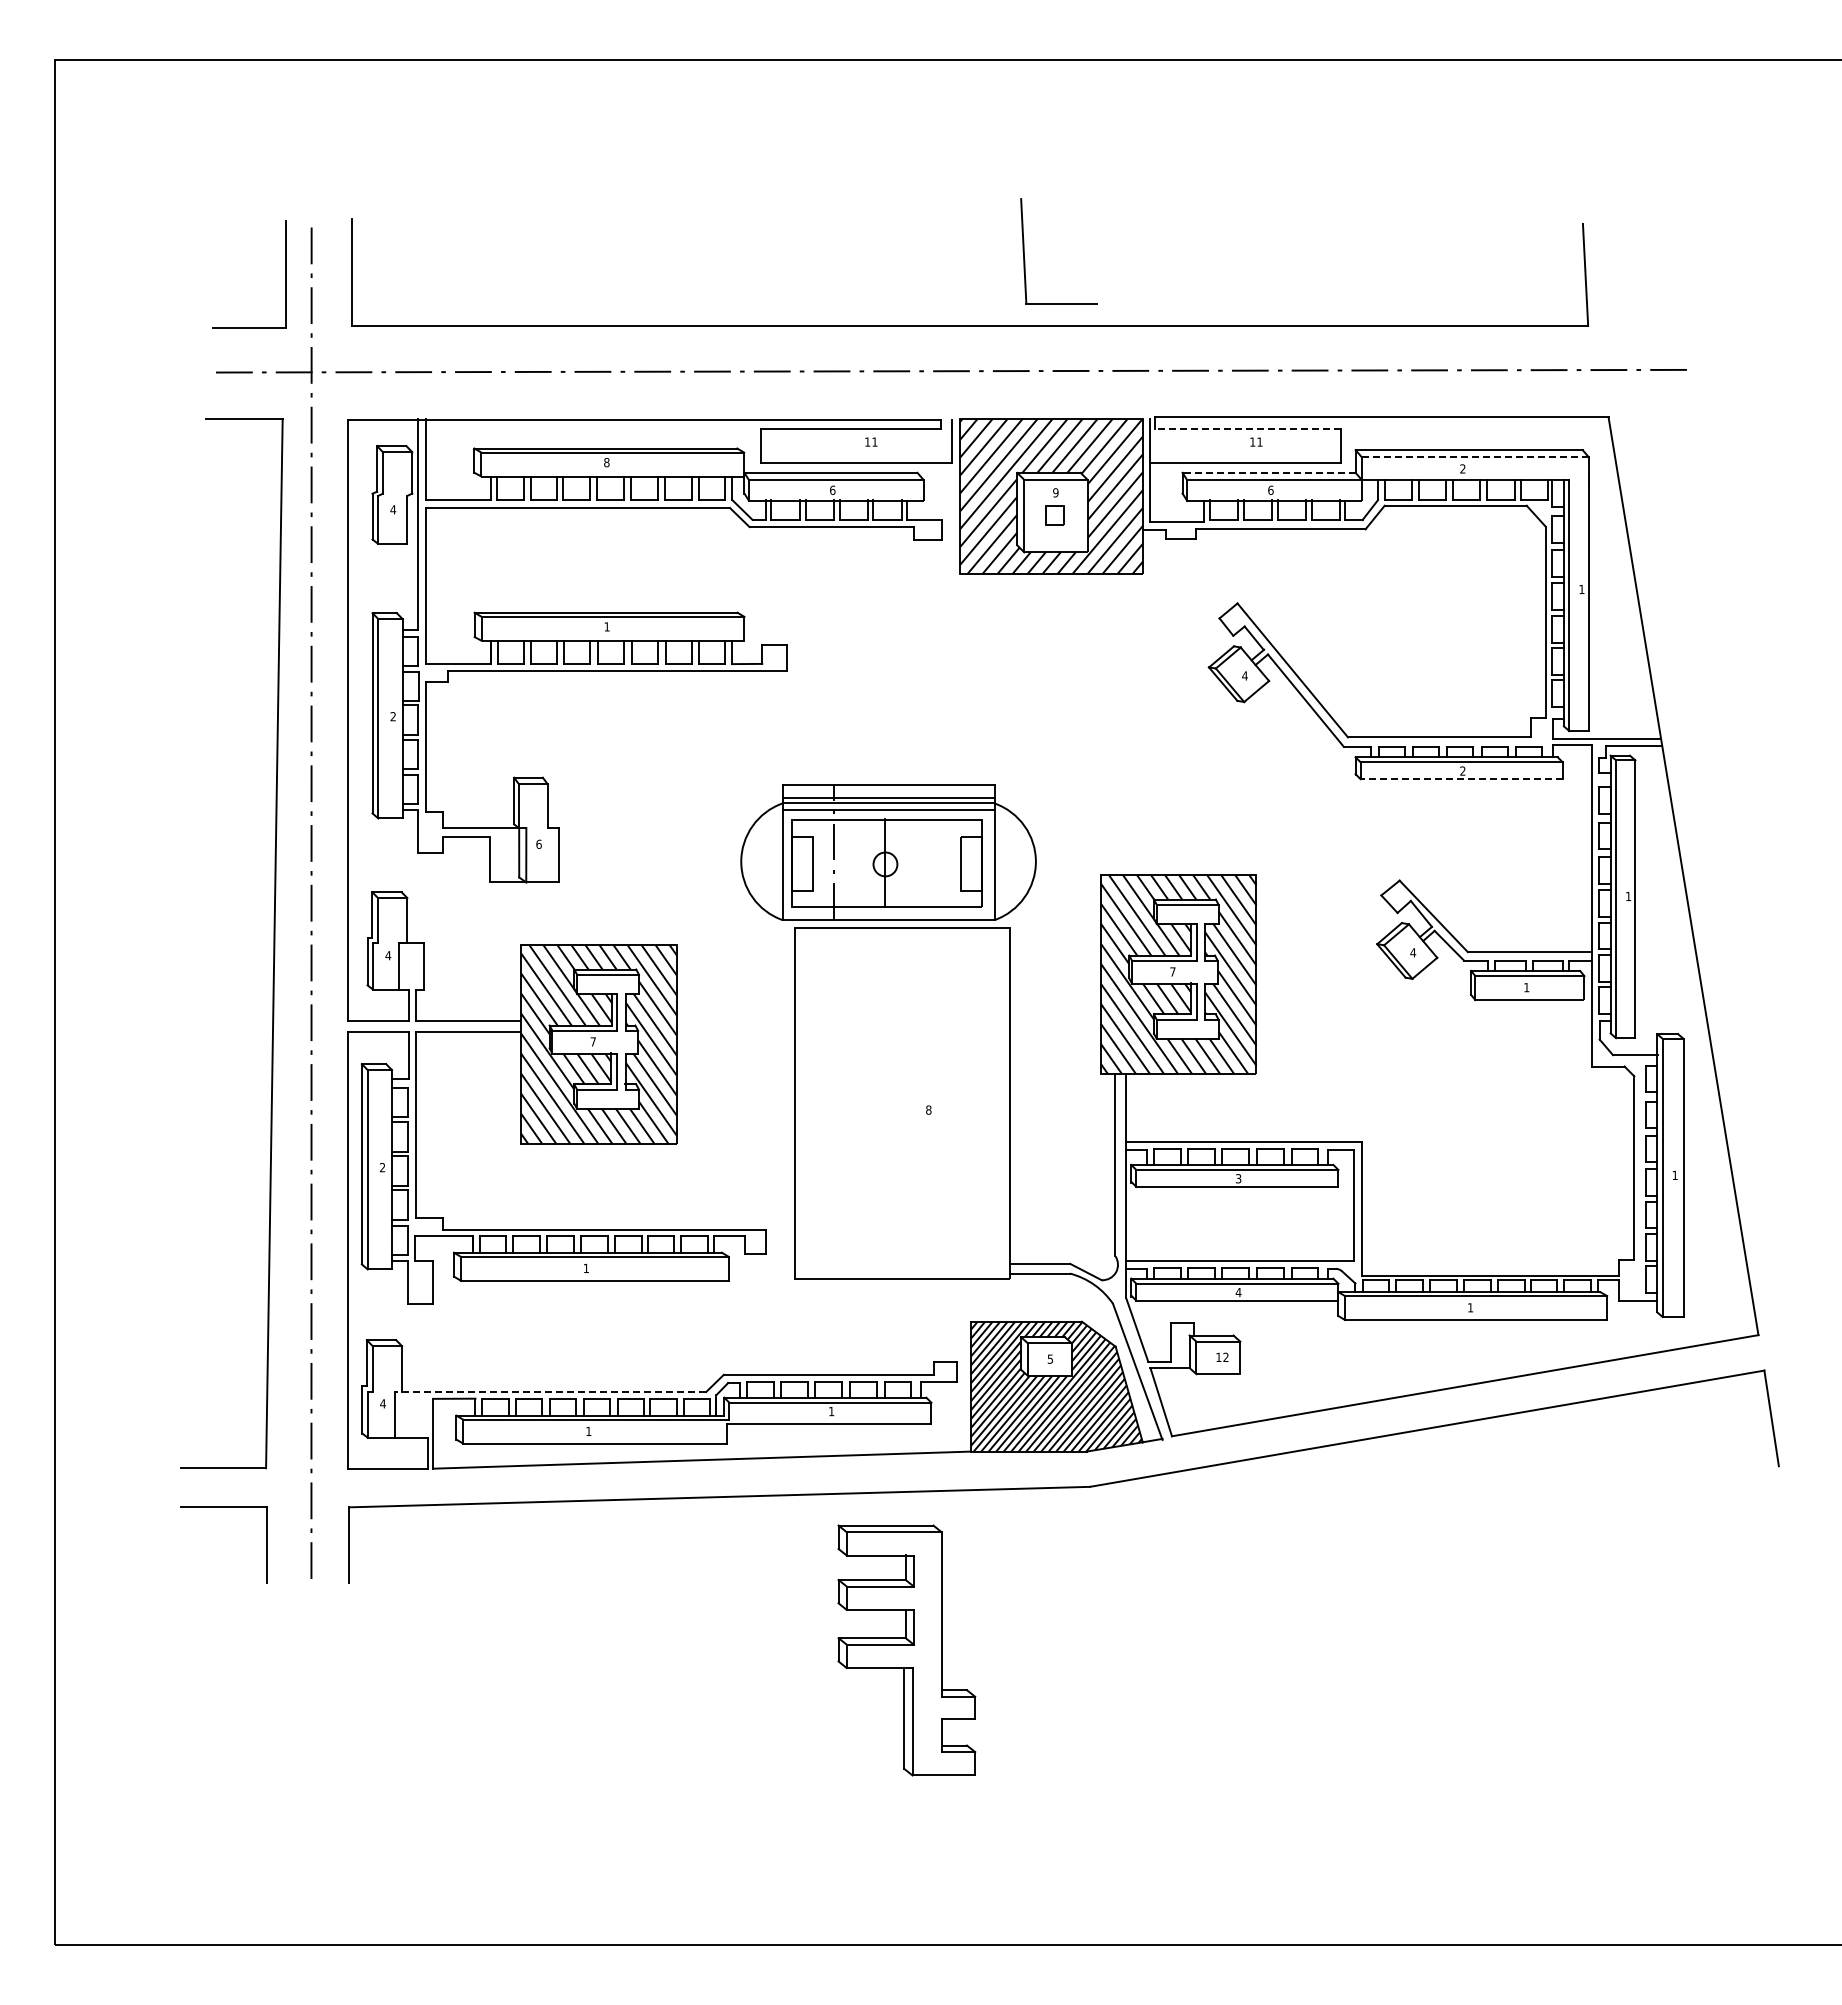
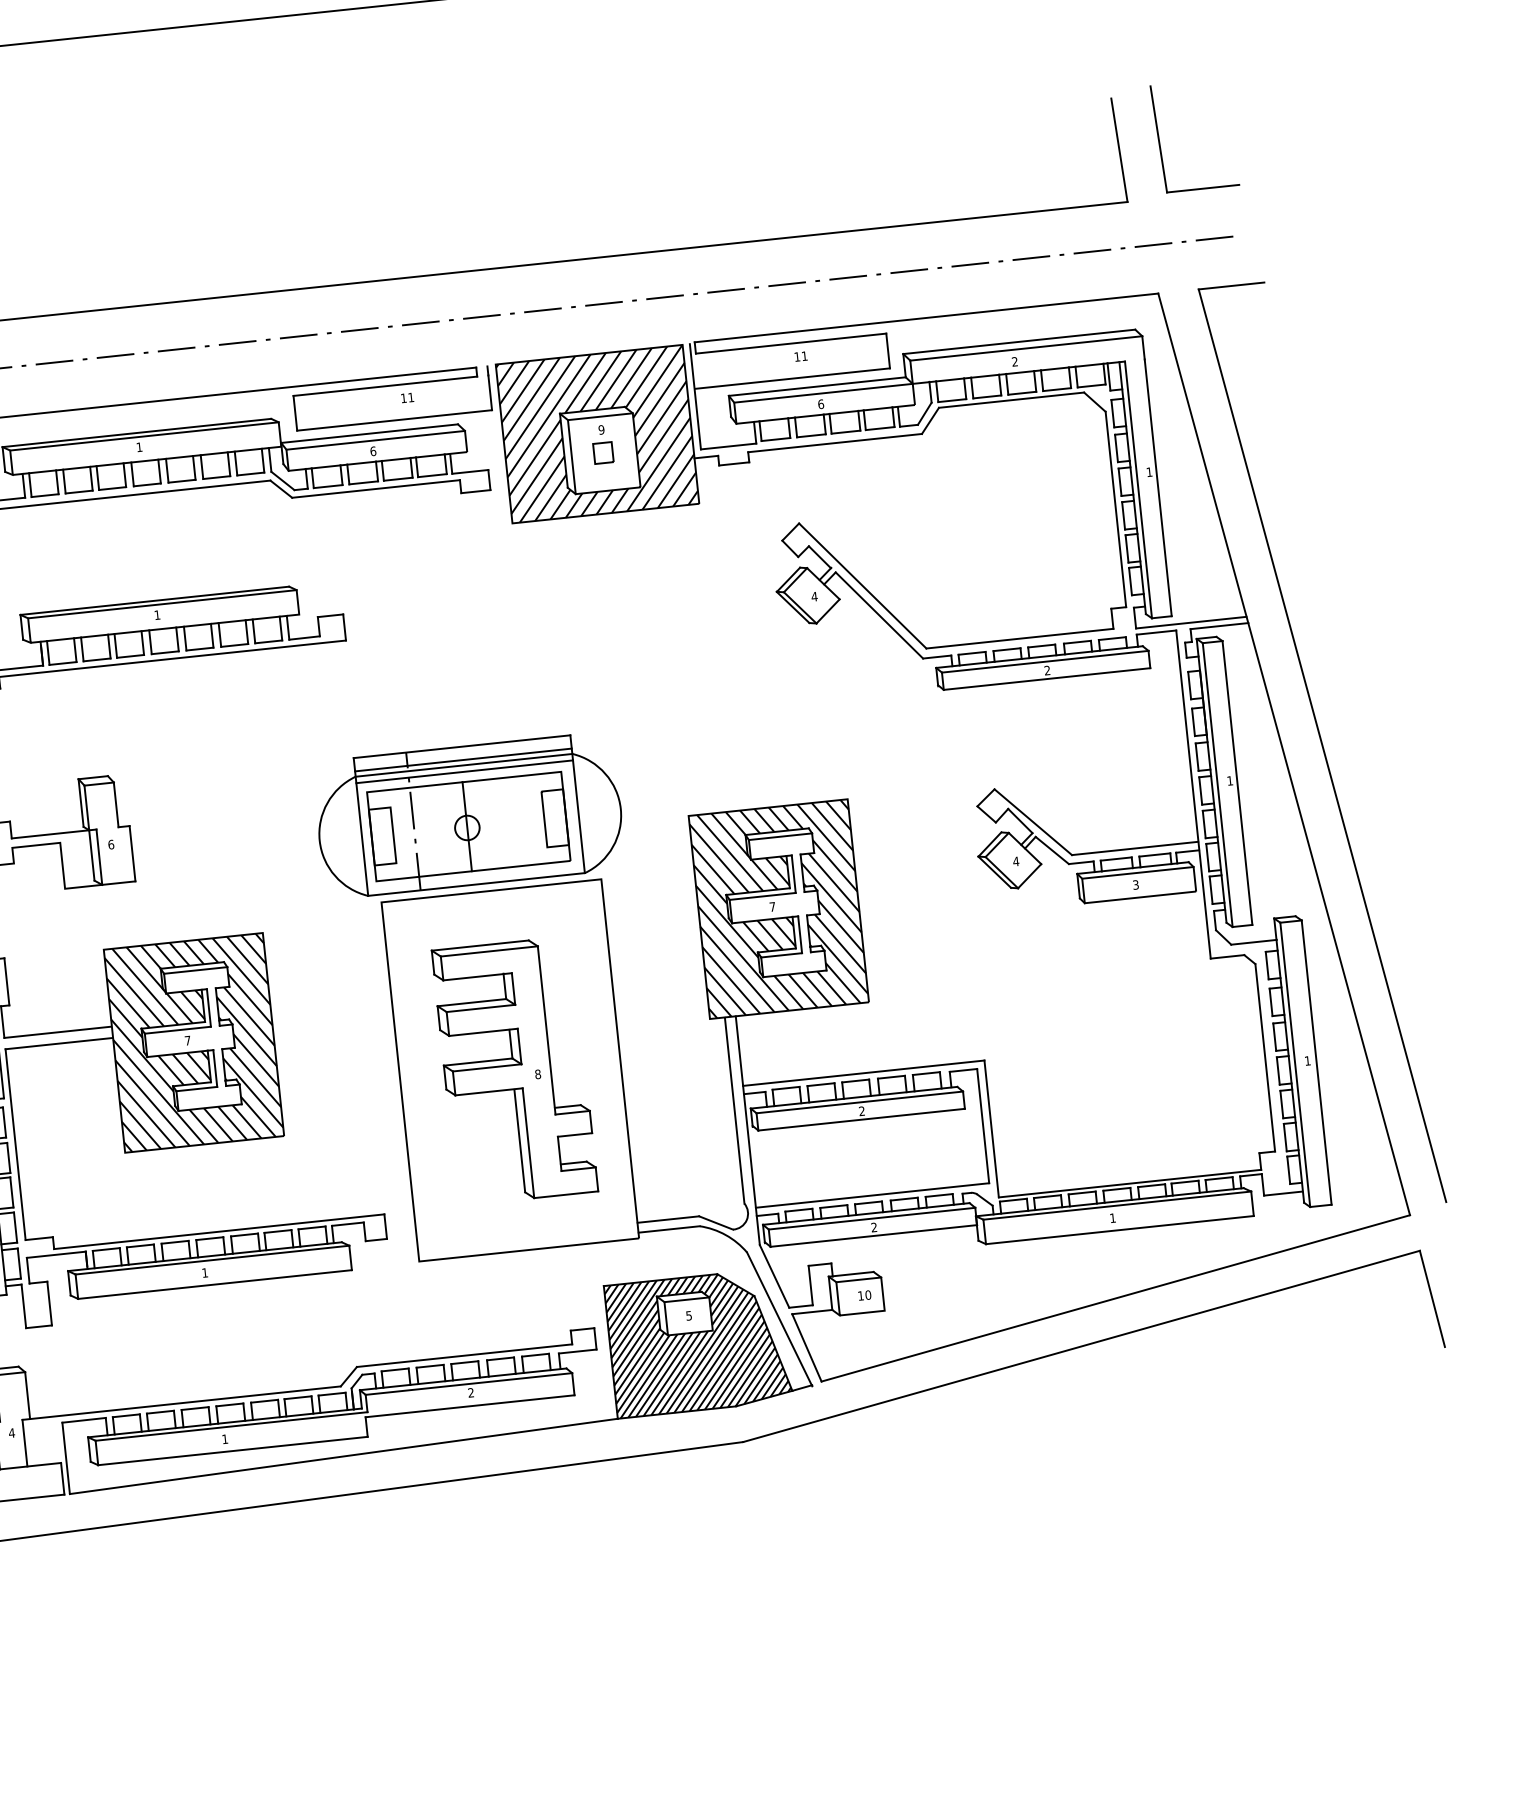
part: (1025, 259) -> (1161, 147), moved
line: (1247, 428) -> (790, 343), dashed -> solid
line: (1474, 457) -> (1025, 348), dashed -> solid
text: (606, 462) -> (139, 447), 8 -> 1
line: (1269, 472) -> (817, 386), dashed -> solid
line: (1461, 779) -> (1046, 679), dashed -> solid
part: (1721, 871) -> (1322, 745), added
text: (1526, 987) -> (1135, 884), 1 -> 3
text: (1238, 1179) -> (861, 1112), 3 -> 2
text: (1238, 1292) -> (874, 1227), 4 -> 2
text: (1225, 1357) -> (867, 1295), 12 -> 10
line: (550, 1392) -> (181, 1403), dashed -> solid
text: (830, 1410) -> (469, 1391), 1 -> 2
part: (906, 1650) -> (514, 1071), moved

